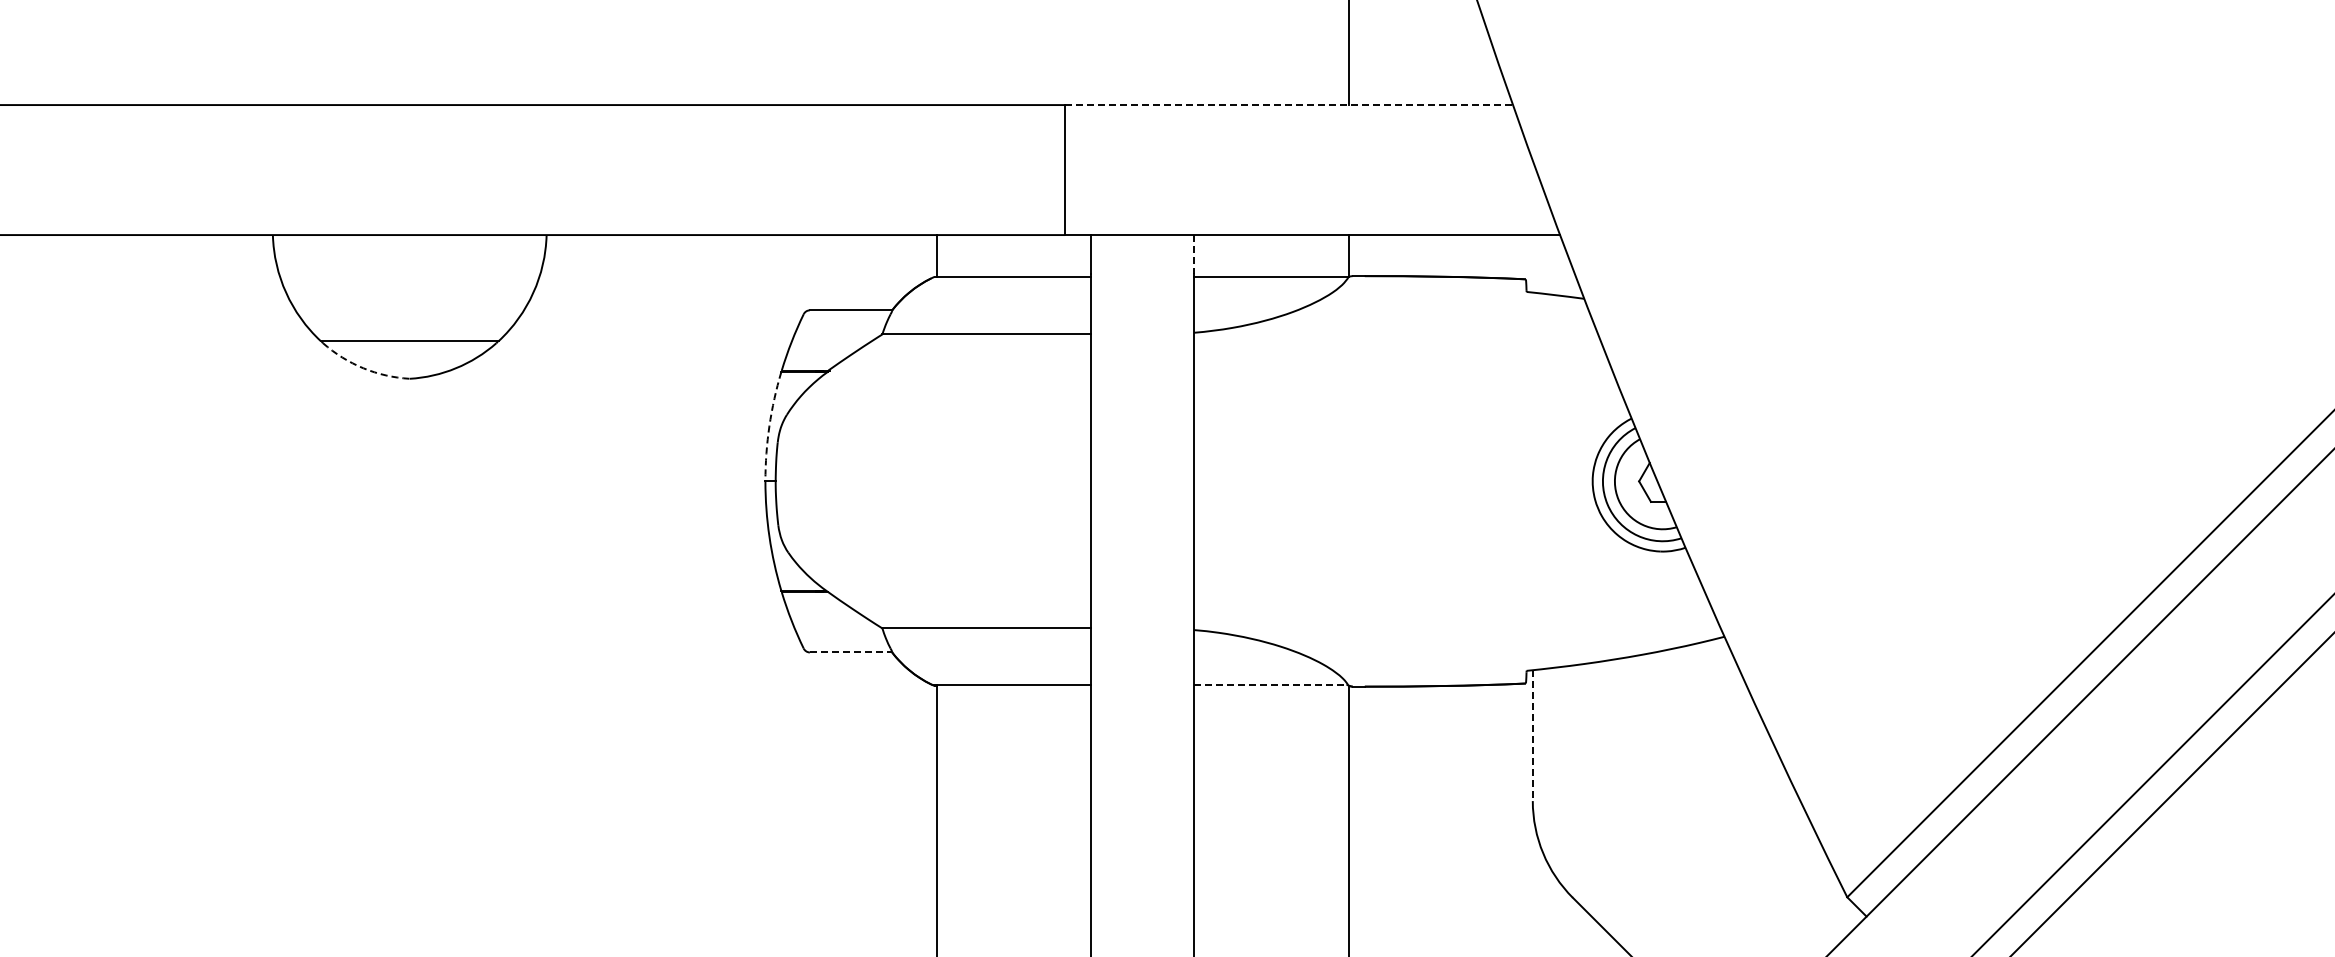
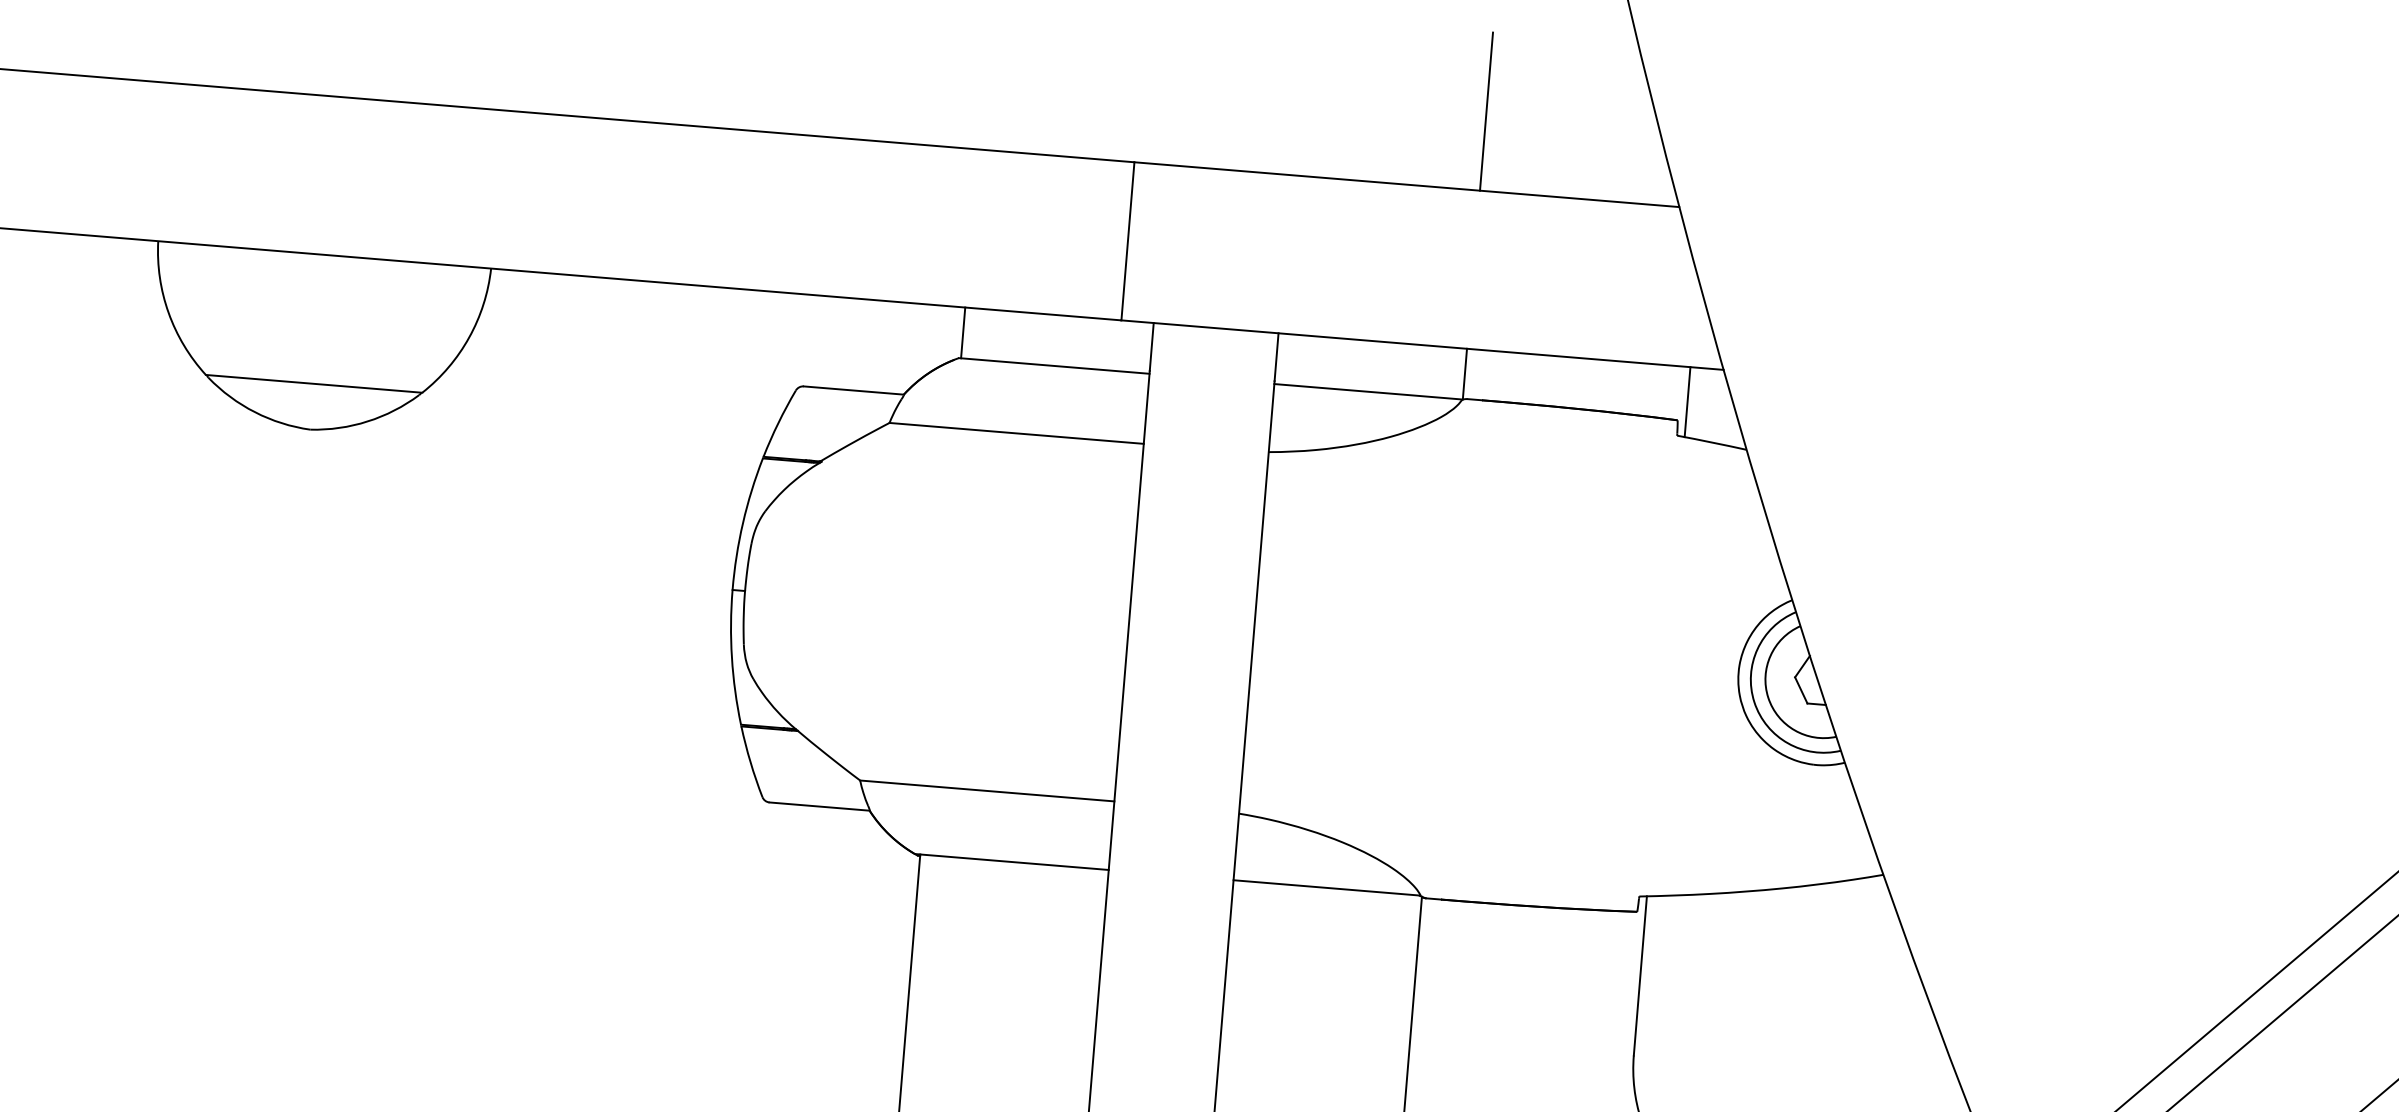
line: (1289, 105) -> (1407, 185), dashed -> solid
line: (1194, 254) -> (1277, 356), dashed -> solid
line: (1532, 263) -> (1687, 401), added
arc: (363, 368) -> (255, 412), dashed -> solid
arc: (769, 426) -> (743, 523), dashed -> solid
line: (851, 652) -> (820, 806), dashed -> solid
line: (1271, 684) -> (1327, 887), dashed -> solid
line: (1532, 736) -> (1639, 976), dashed -> solid

